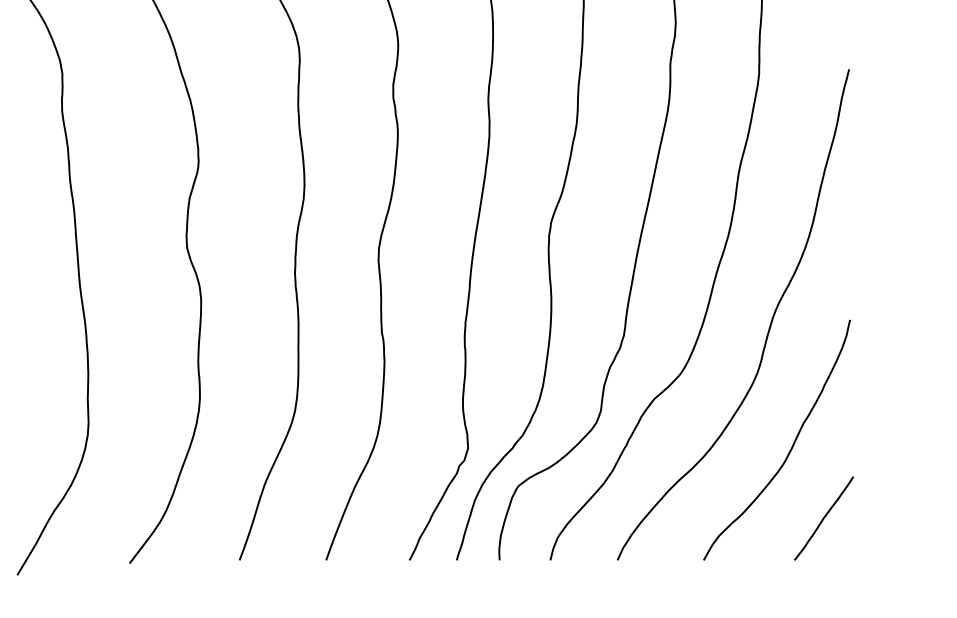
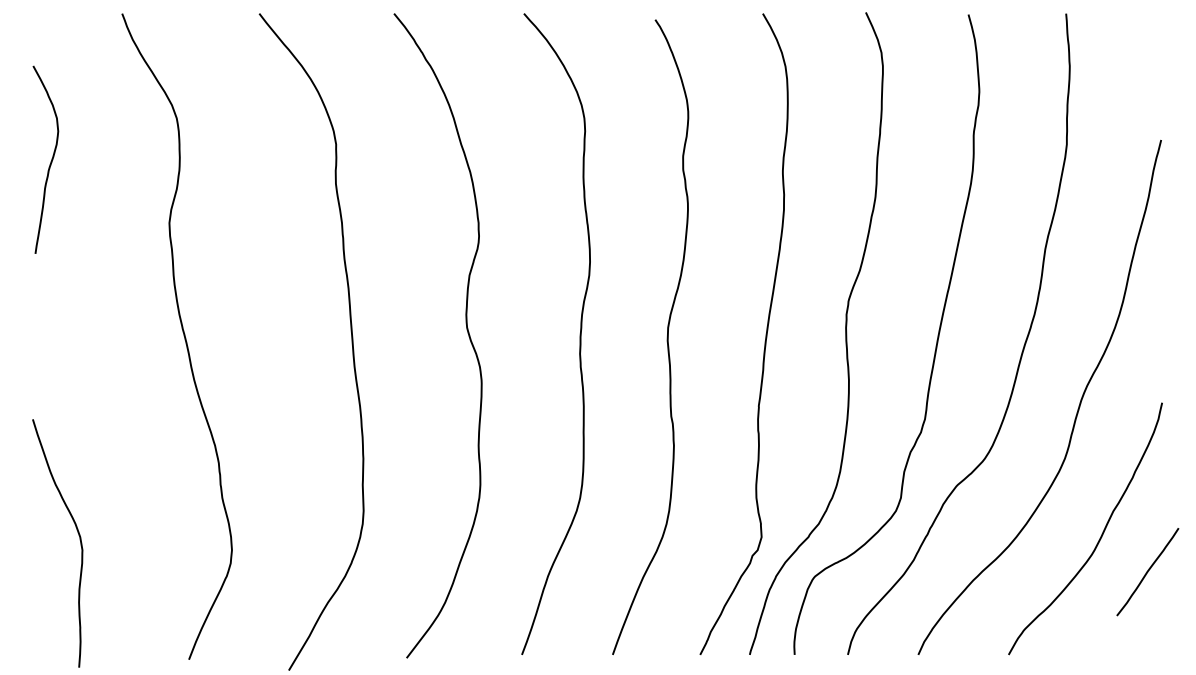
curve: (823, 518) -> (1147, 572), moved

